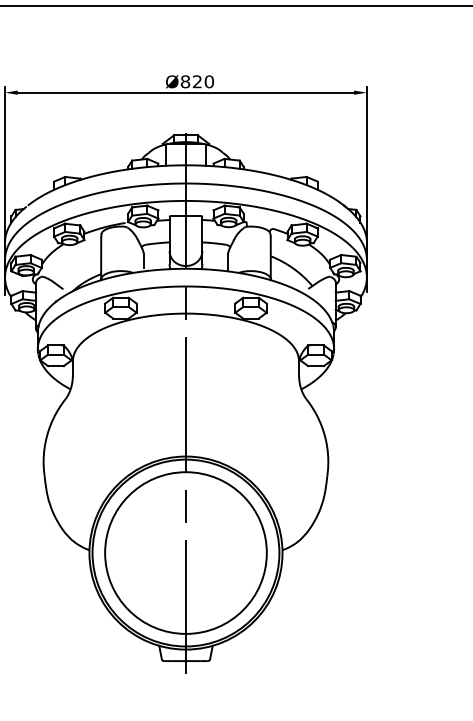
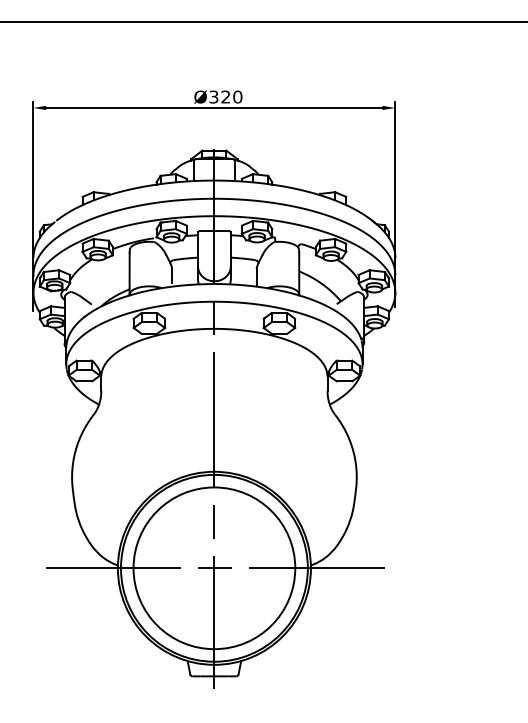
text: (185, 81) -> (213, 96), Ø820 -> Ø320
line: (188, 553) -> (216, 568), added

